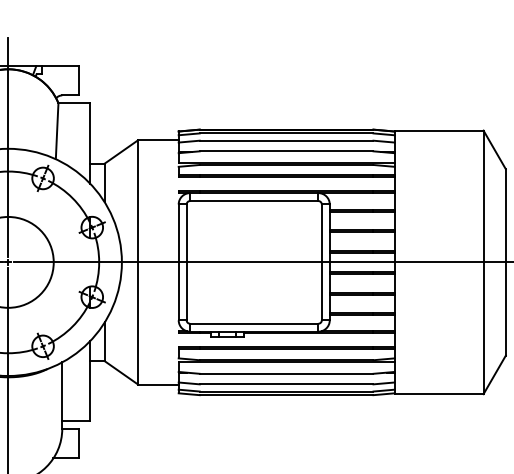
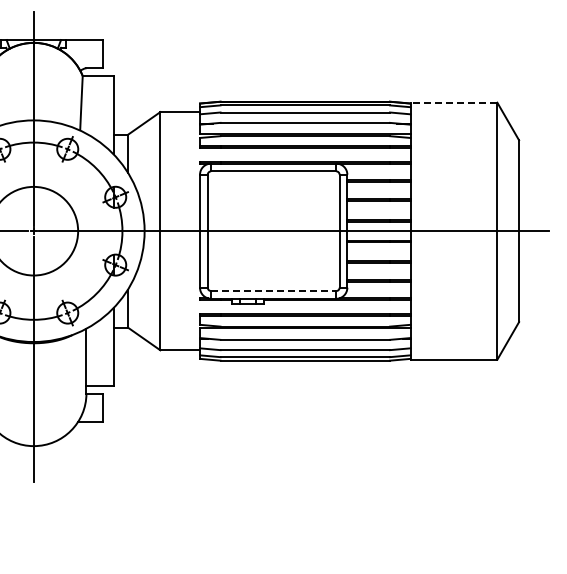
line: (438, 130) -> (453, 102), solid -> dashed
line: (254, 324) -> (273, 291), solid -> dashed

